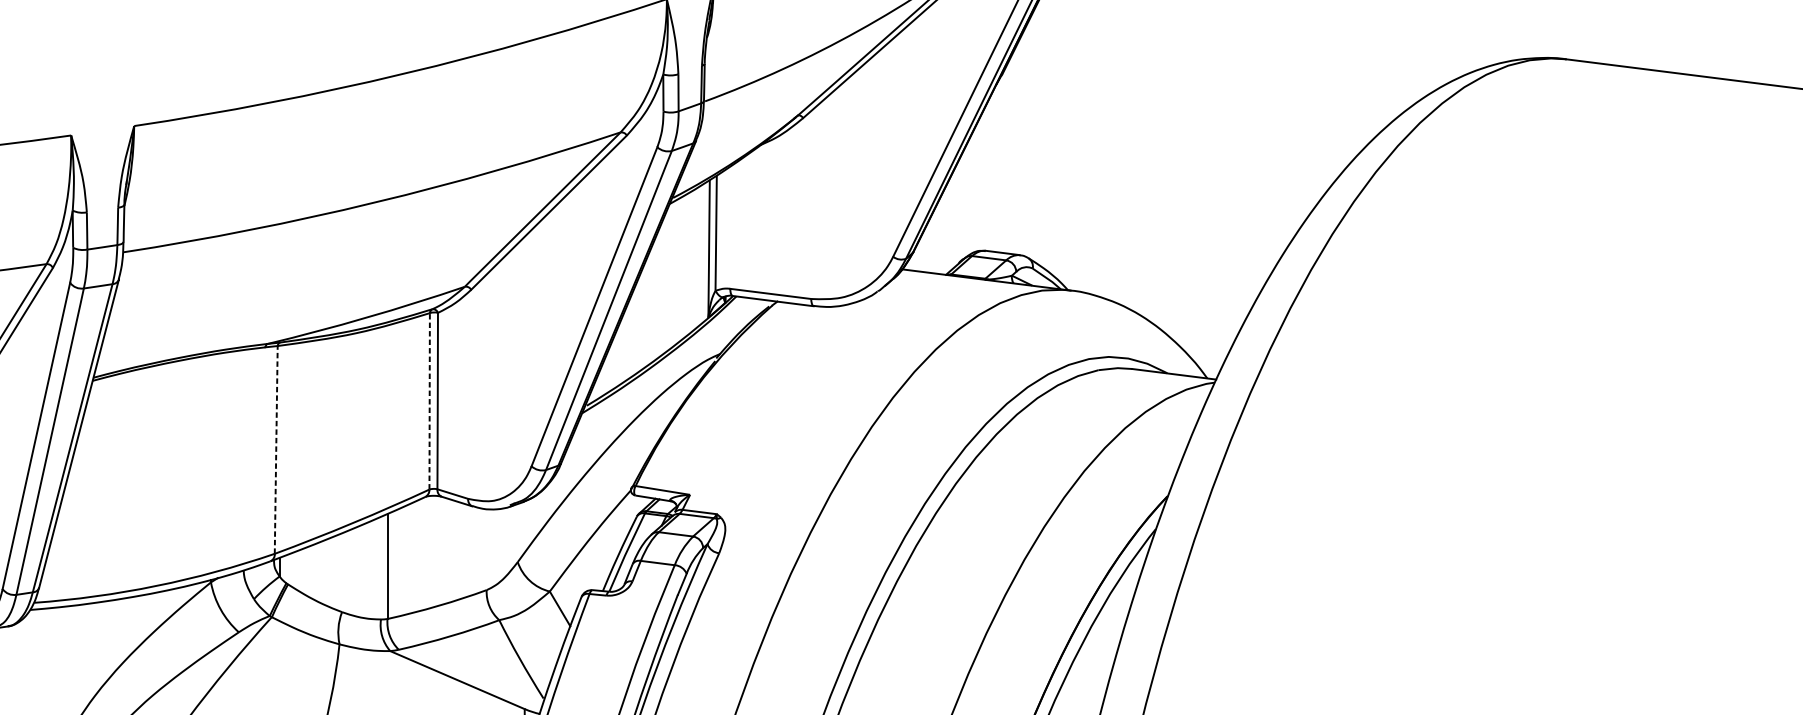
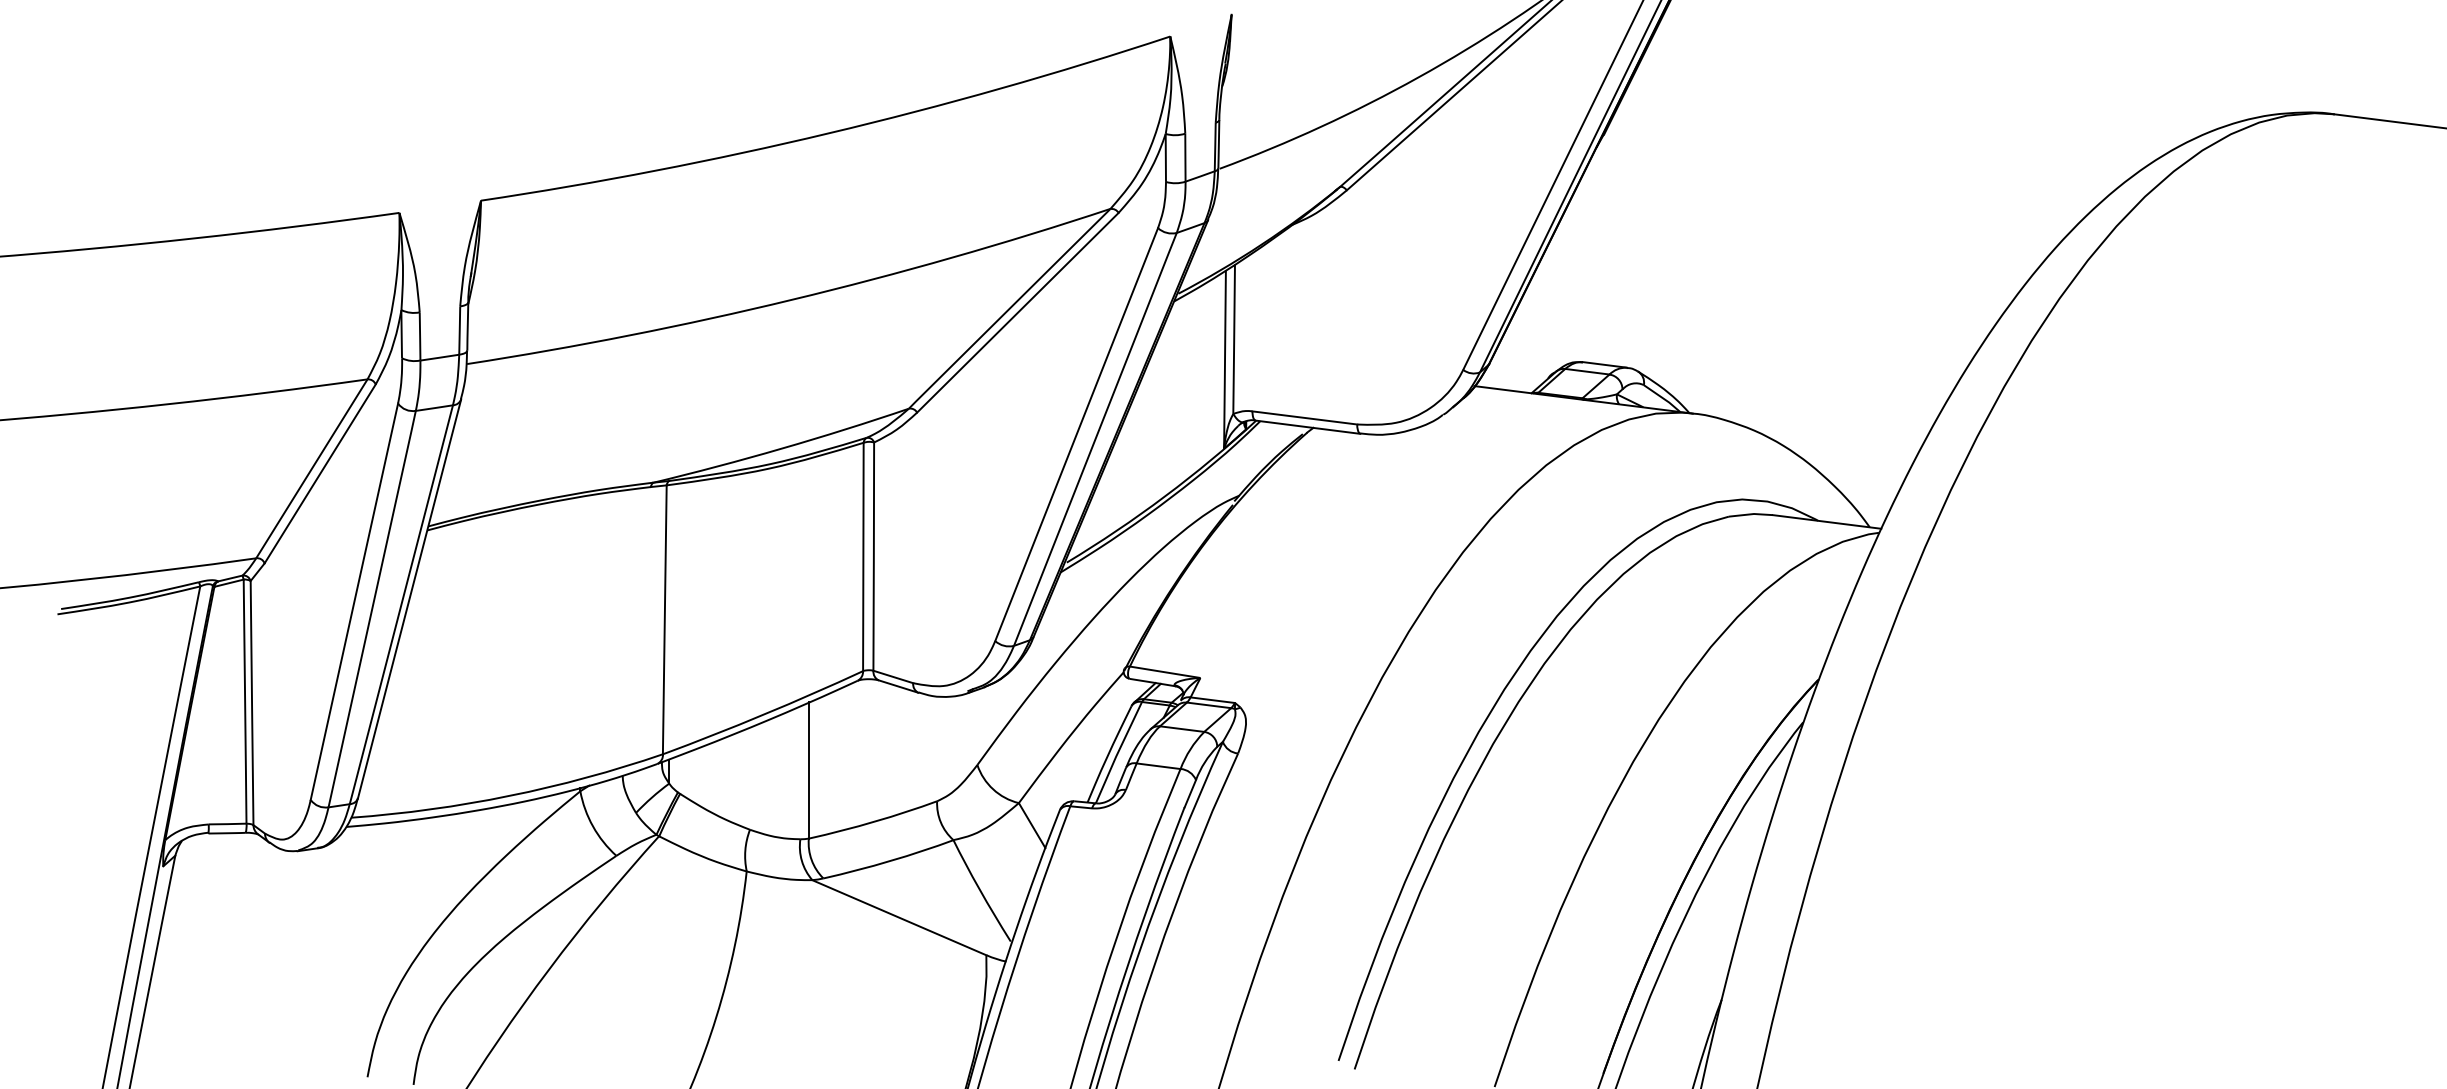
line: (429, 402) -> (863, 558), dashed -> solid
line: (276, 449) -> (664, 619), dashed -> solid

